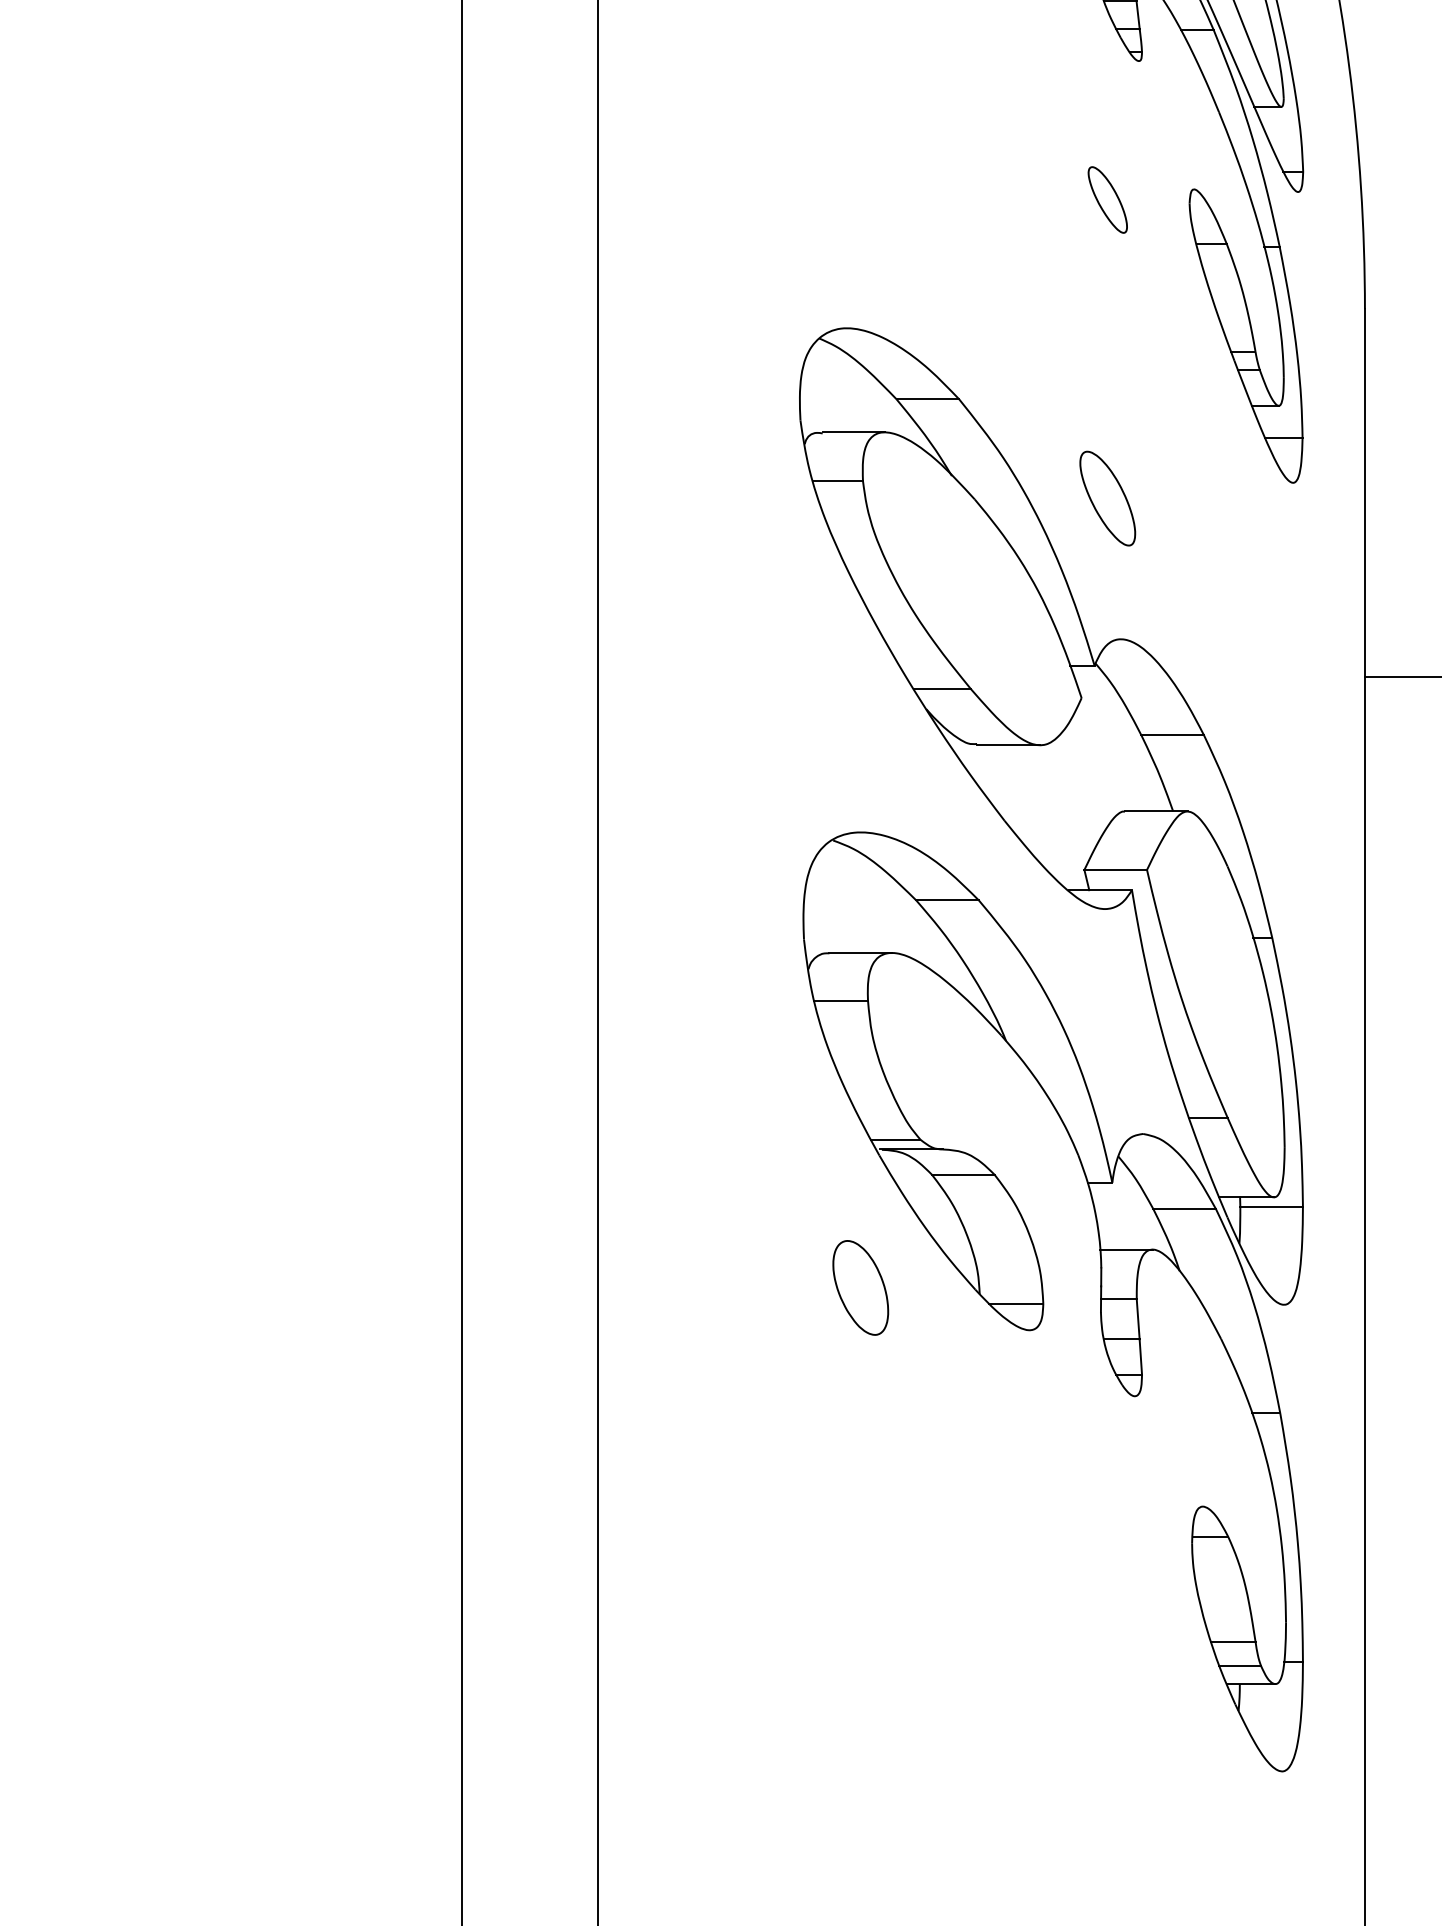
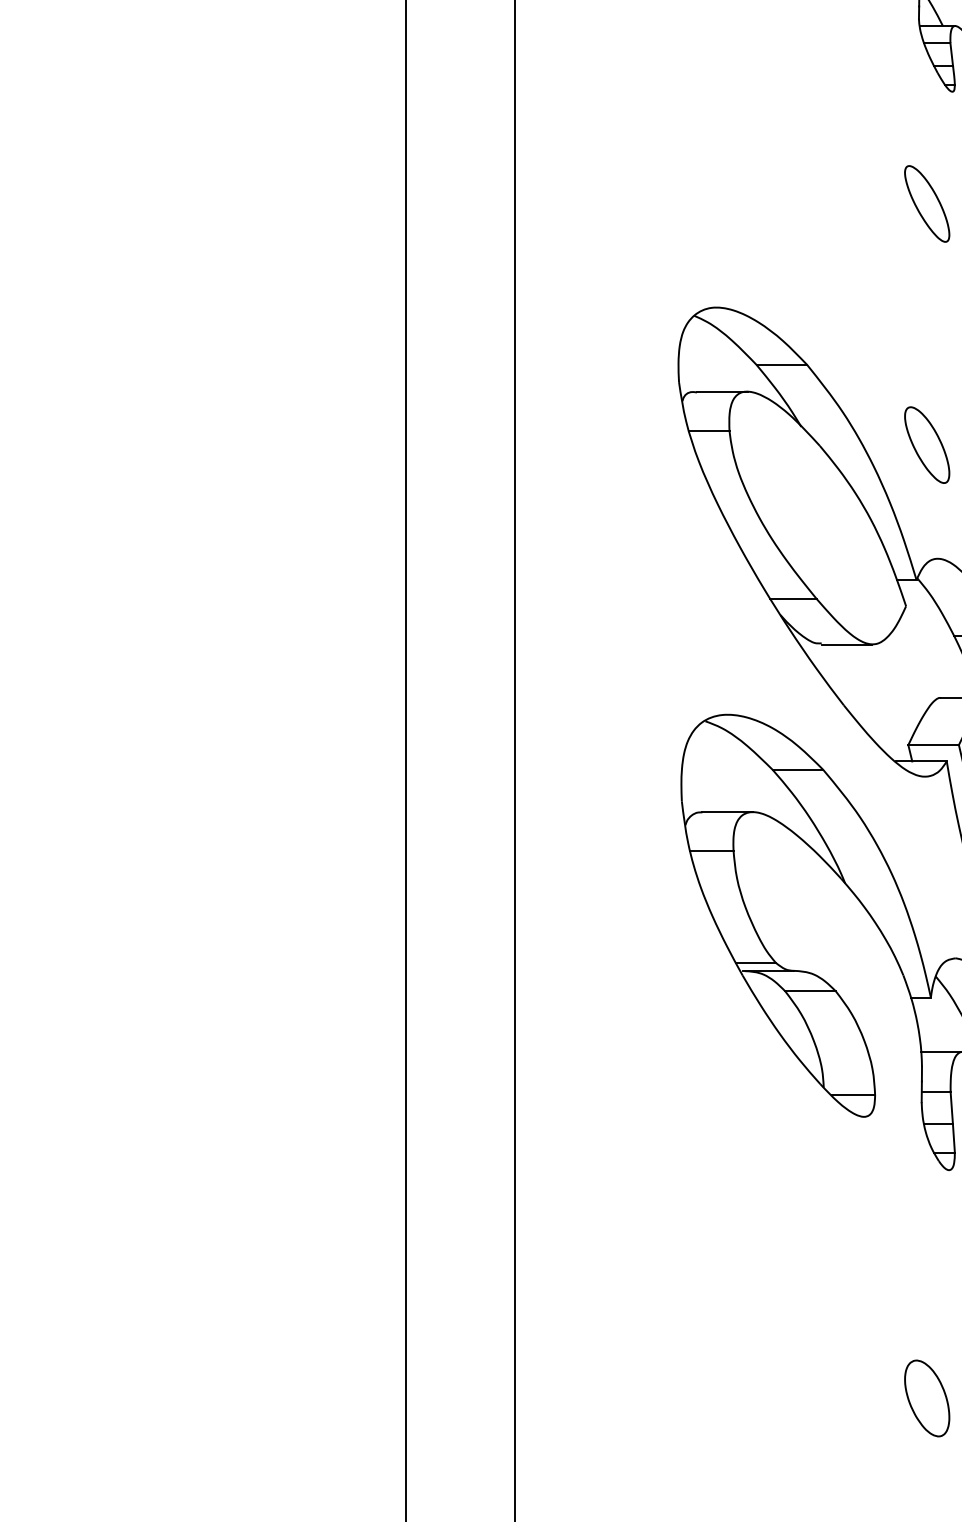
part: (1107, 199) -> (926, 203), size x1.43
part: (860, 1287) -> (926, 1398), moved

